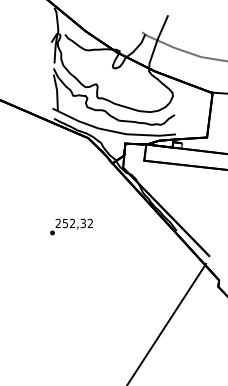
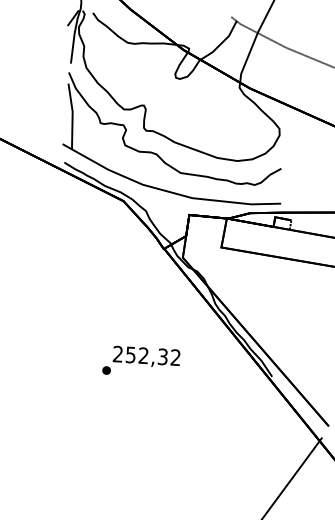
text: (71, 226) -> (141, 361), moved

